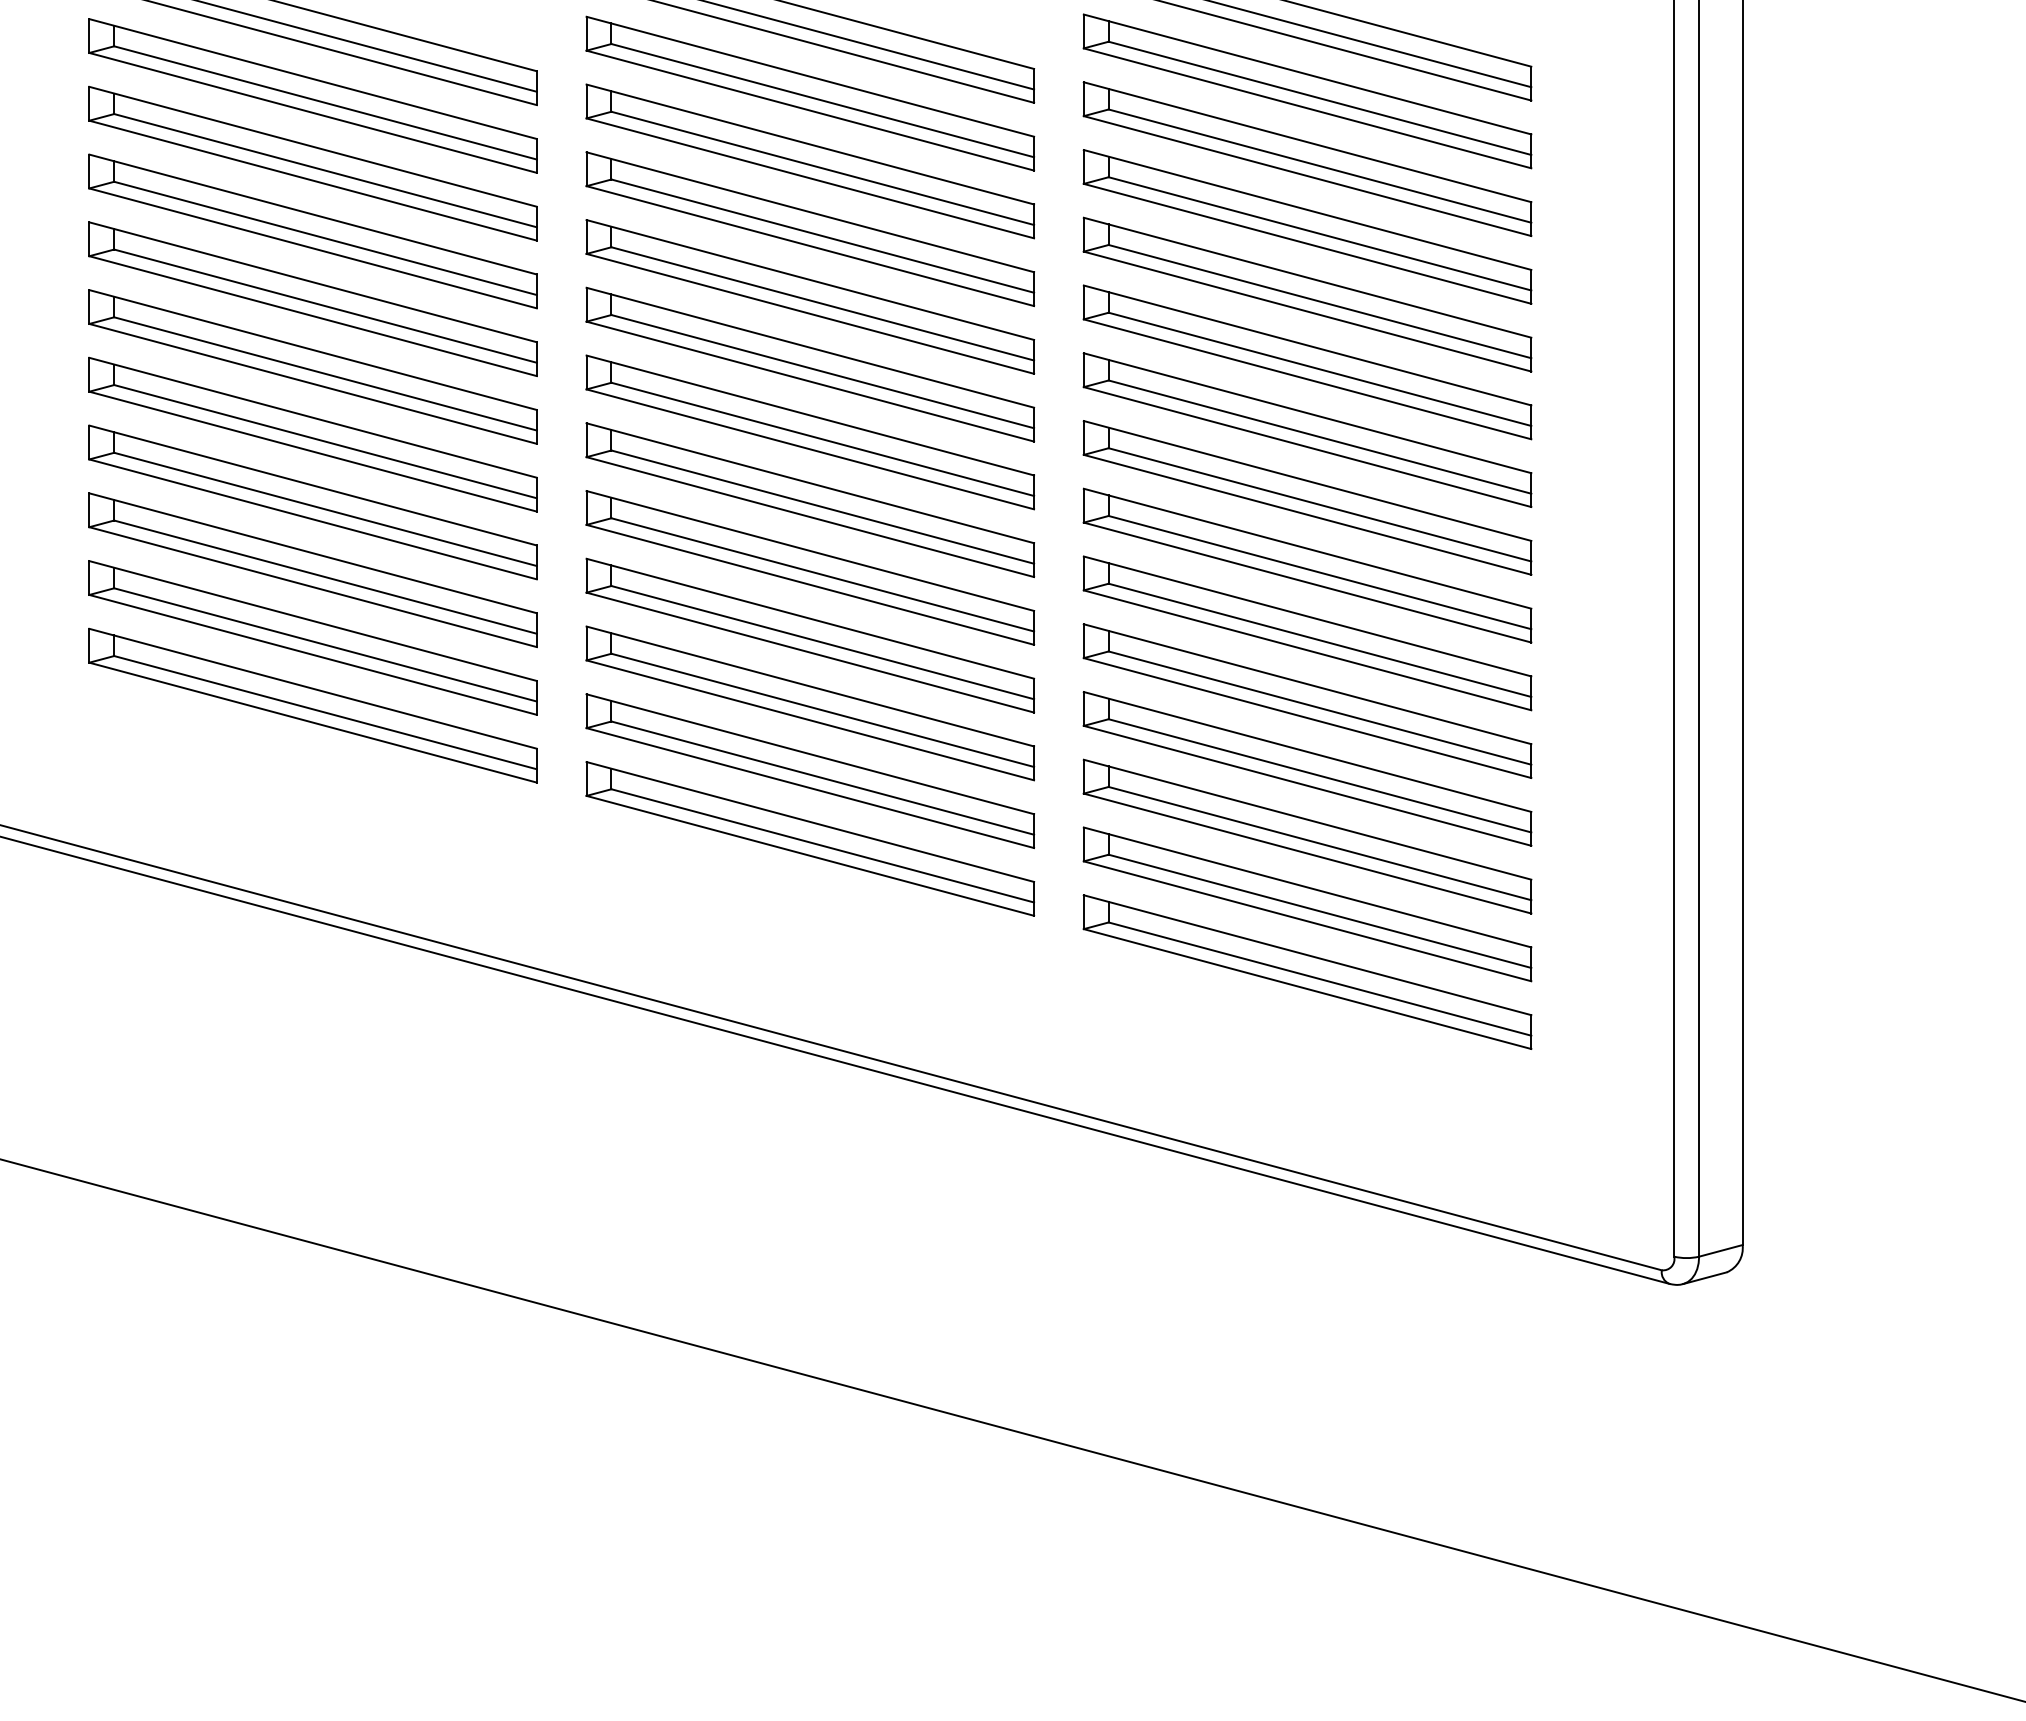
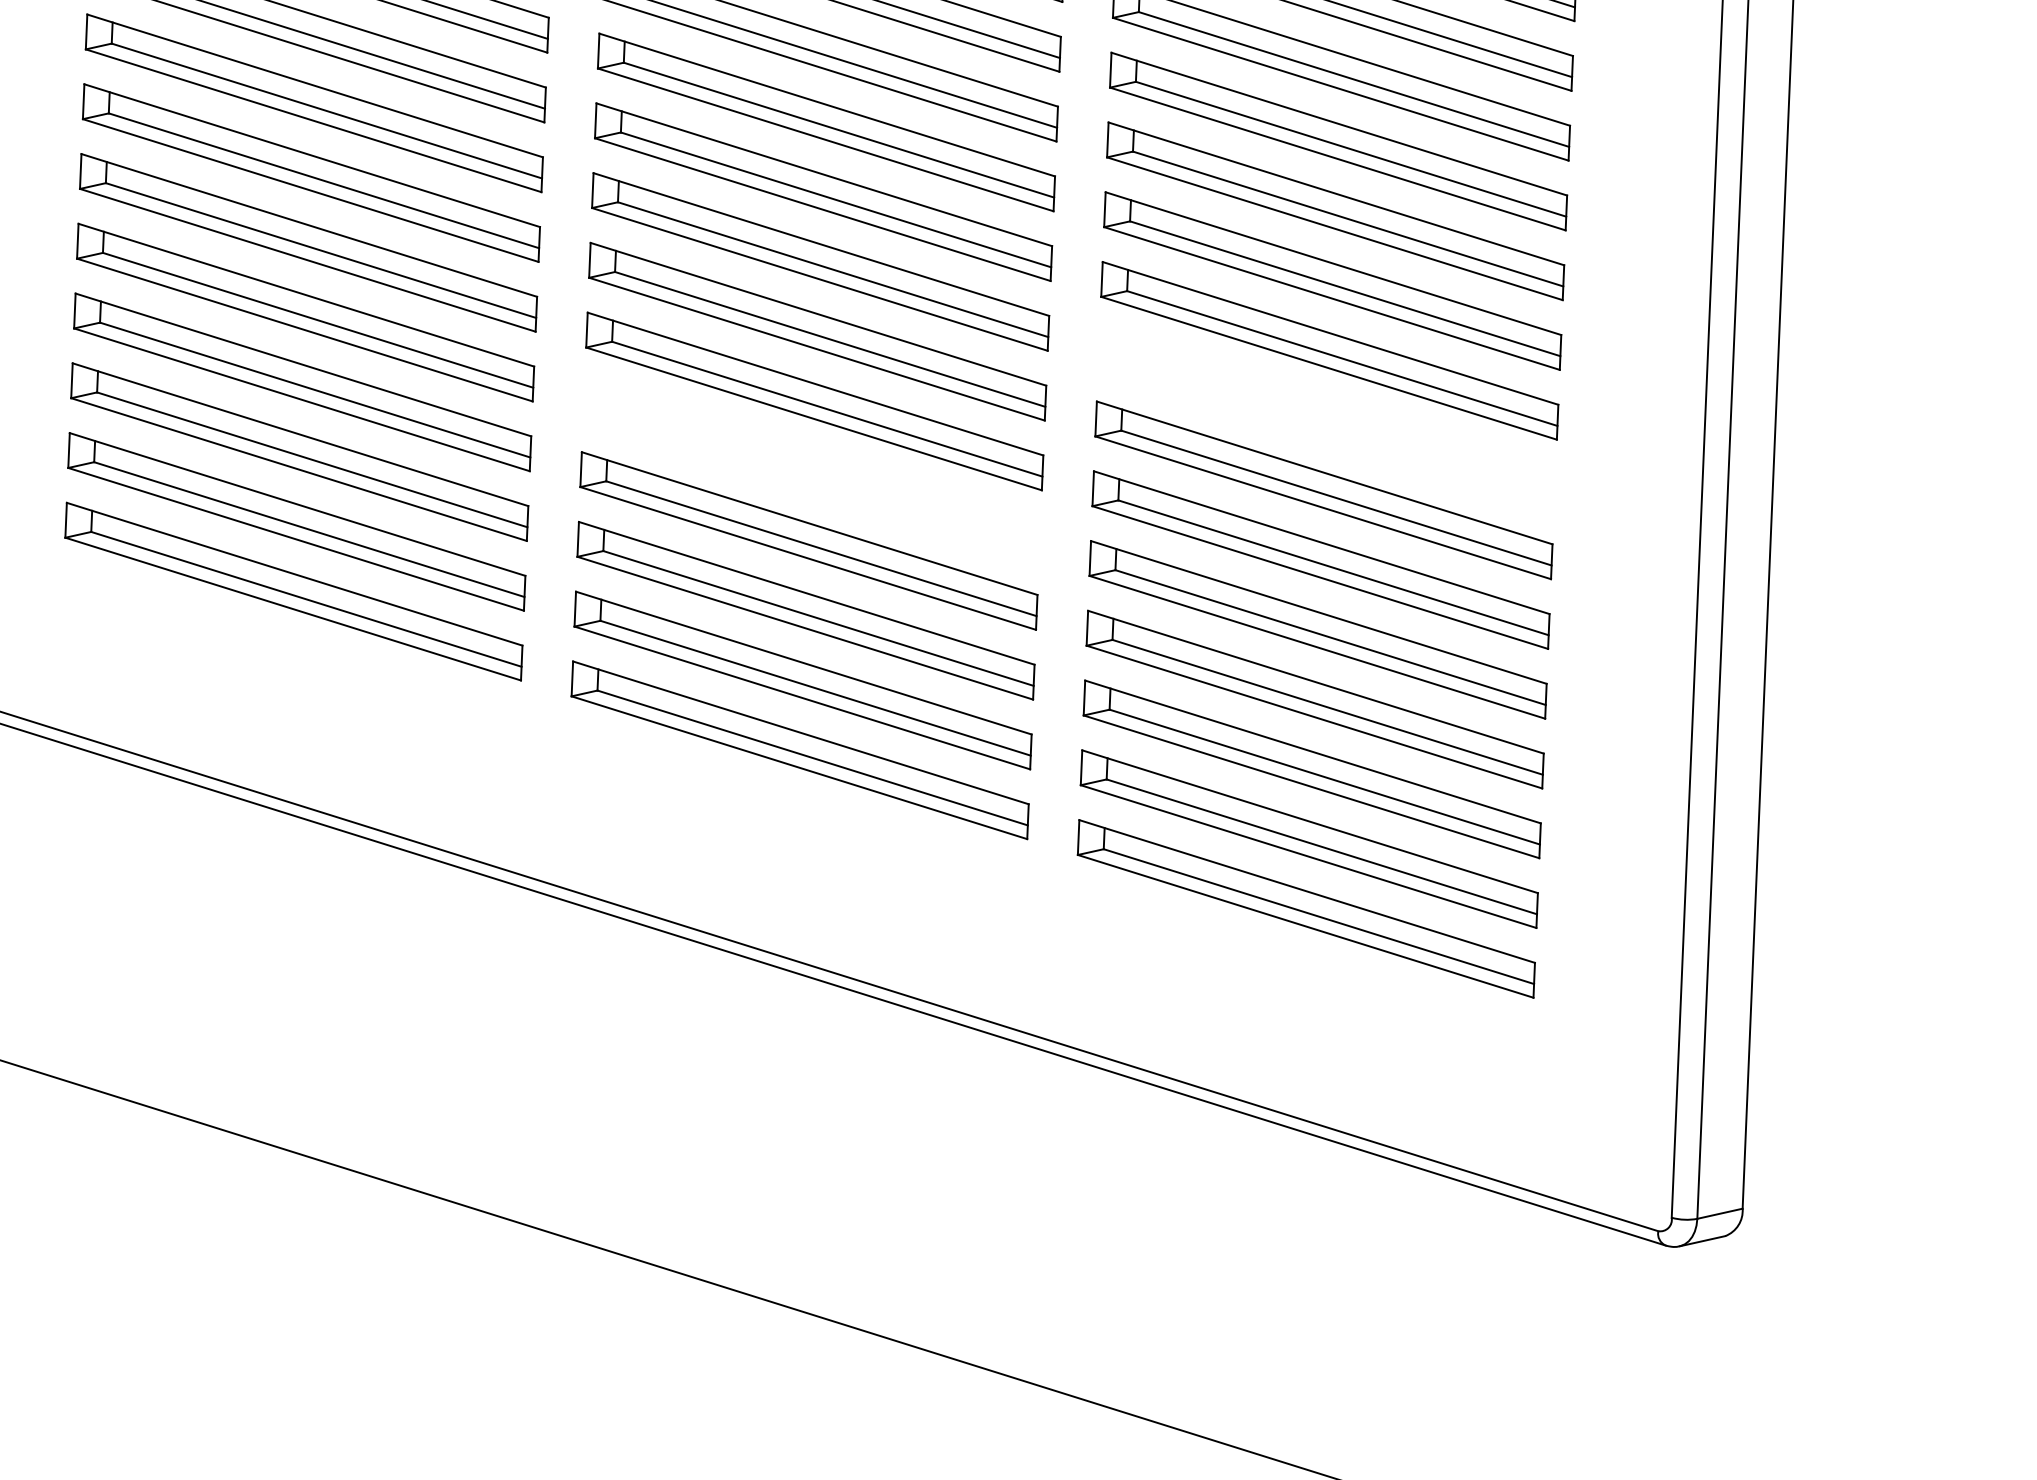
part: (1307, 497) -> (1326, 420), removed
part: (810, 567) -> (812, 470), removed

